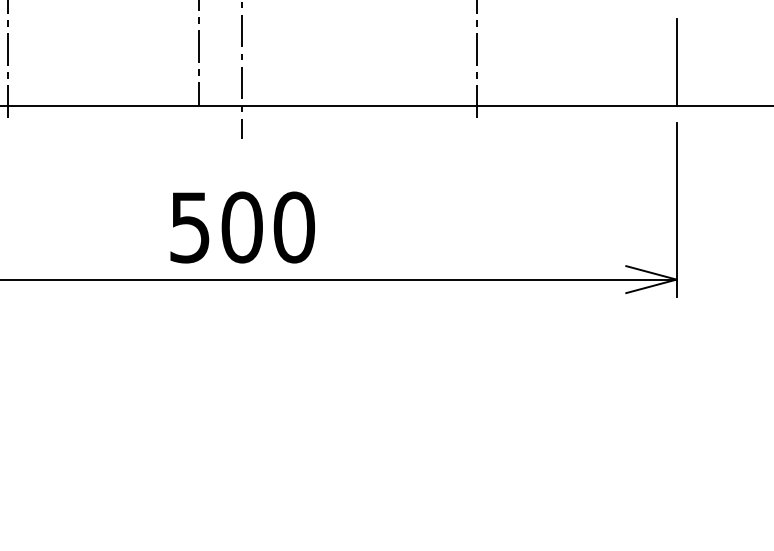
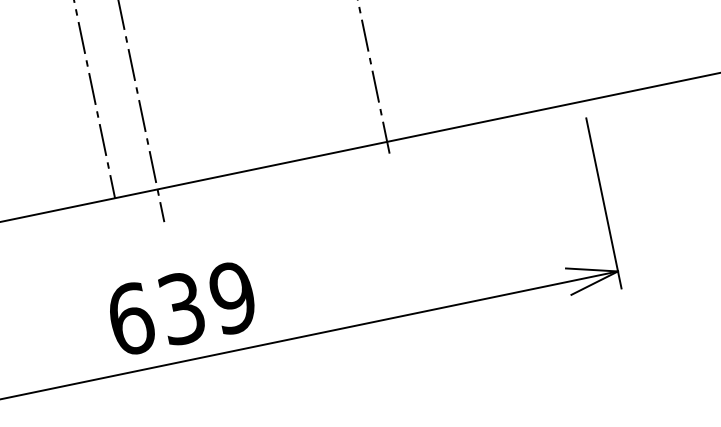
line: (676, 62) -> (573, 58), removed
text: (242, 227) -> (182, 308), 500 -> 639

